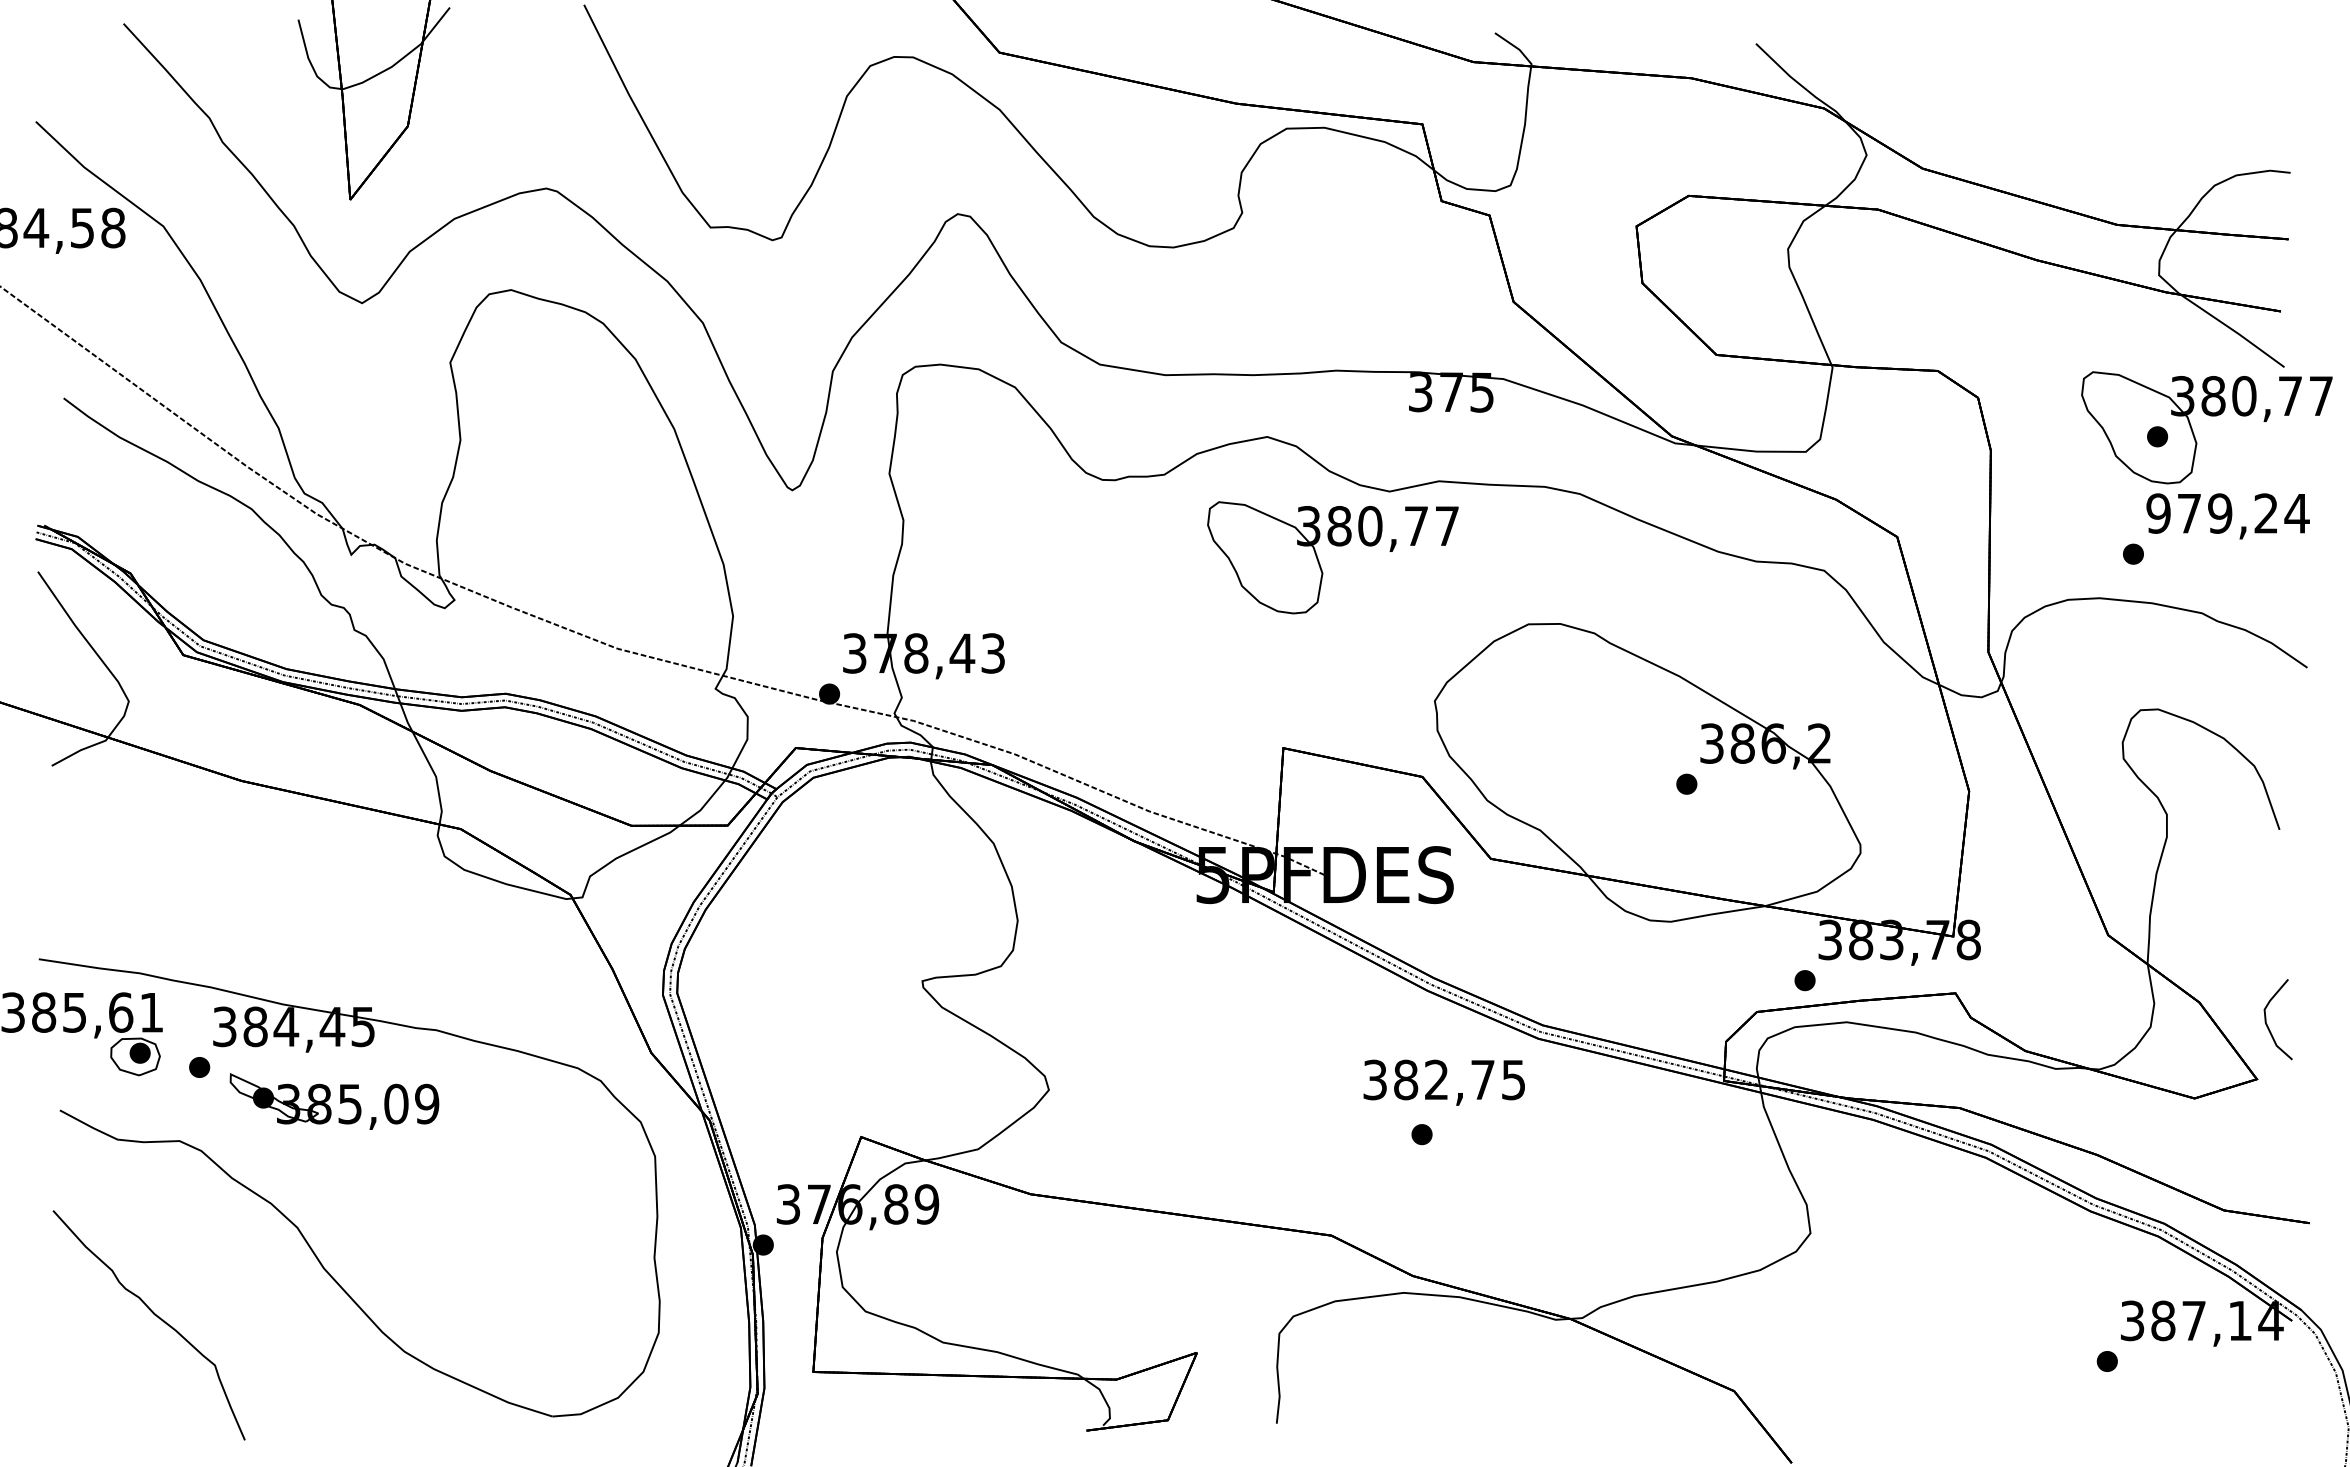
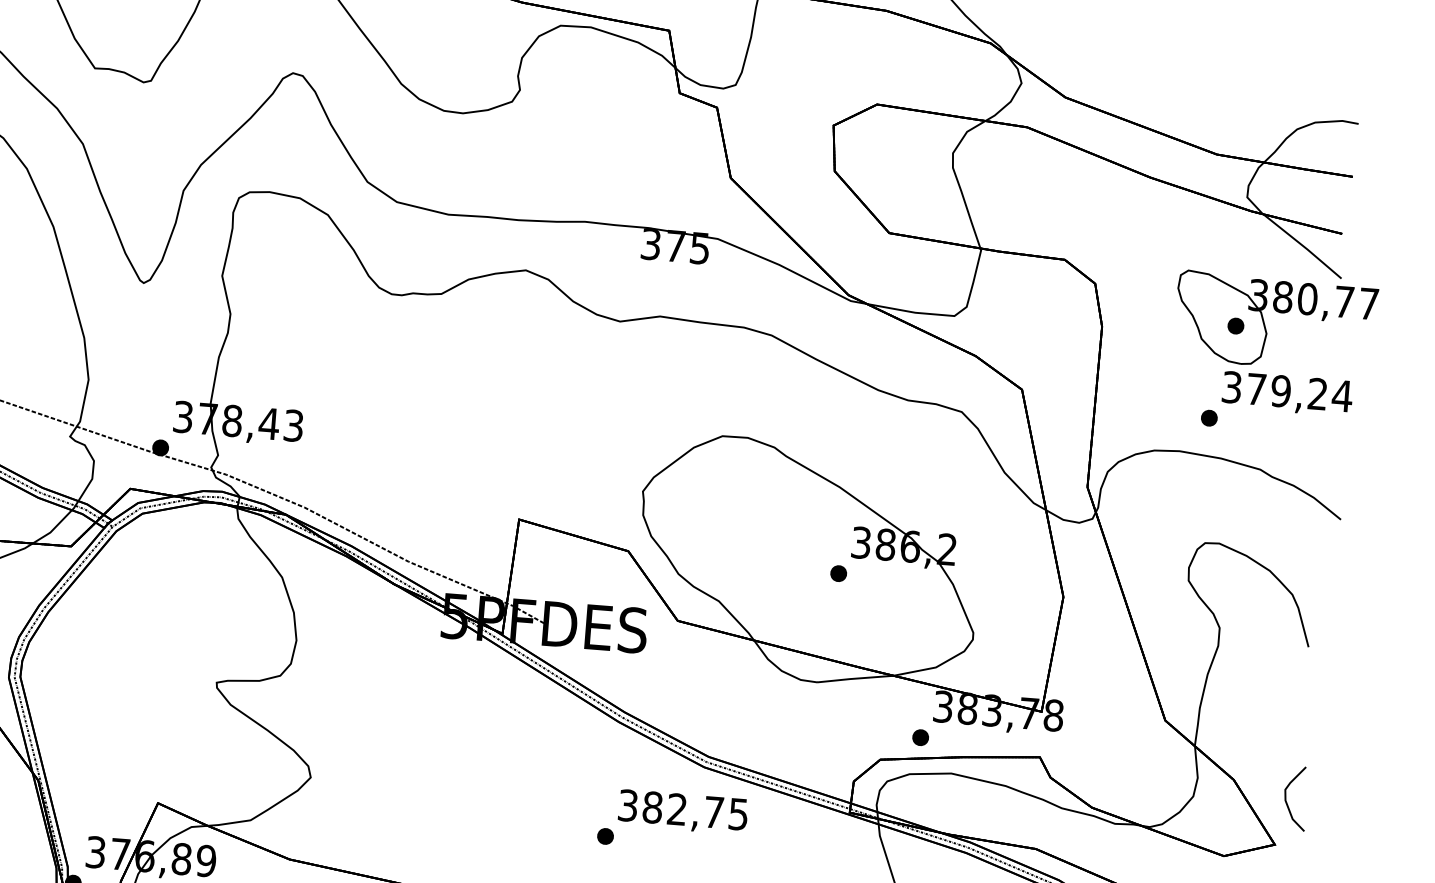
text: (2158, 513) -> (1231, 387), 979,24 -> 379,24
part: (1336, 546) -> (574, 362), removed
text: (1443, 1082) -> (682, 811), moved

